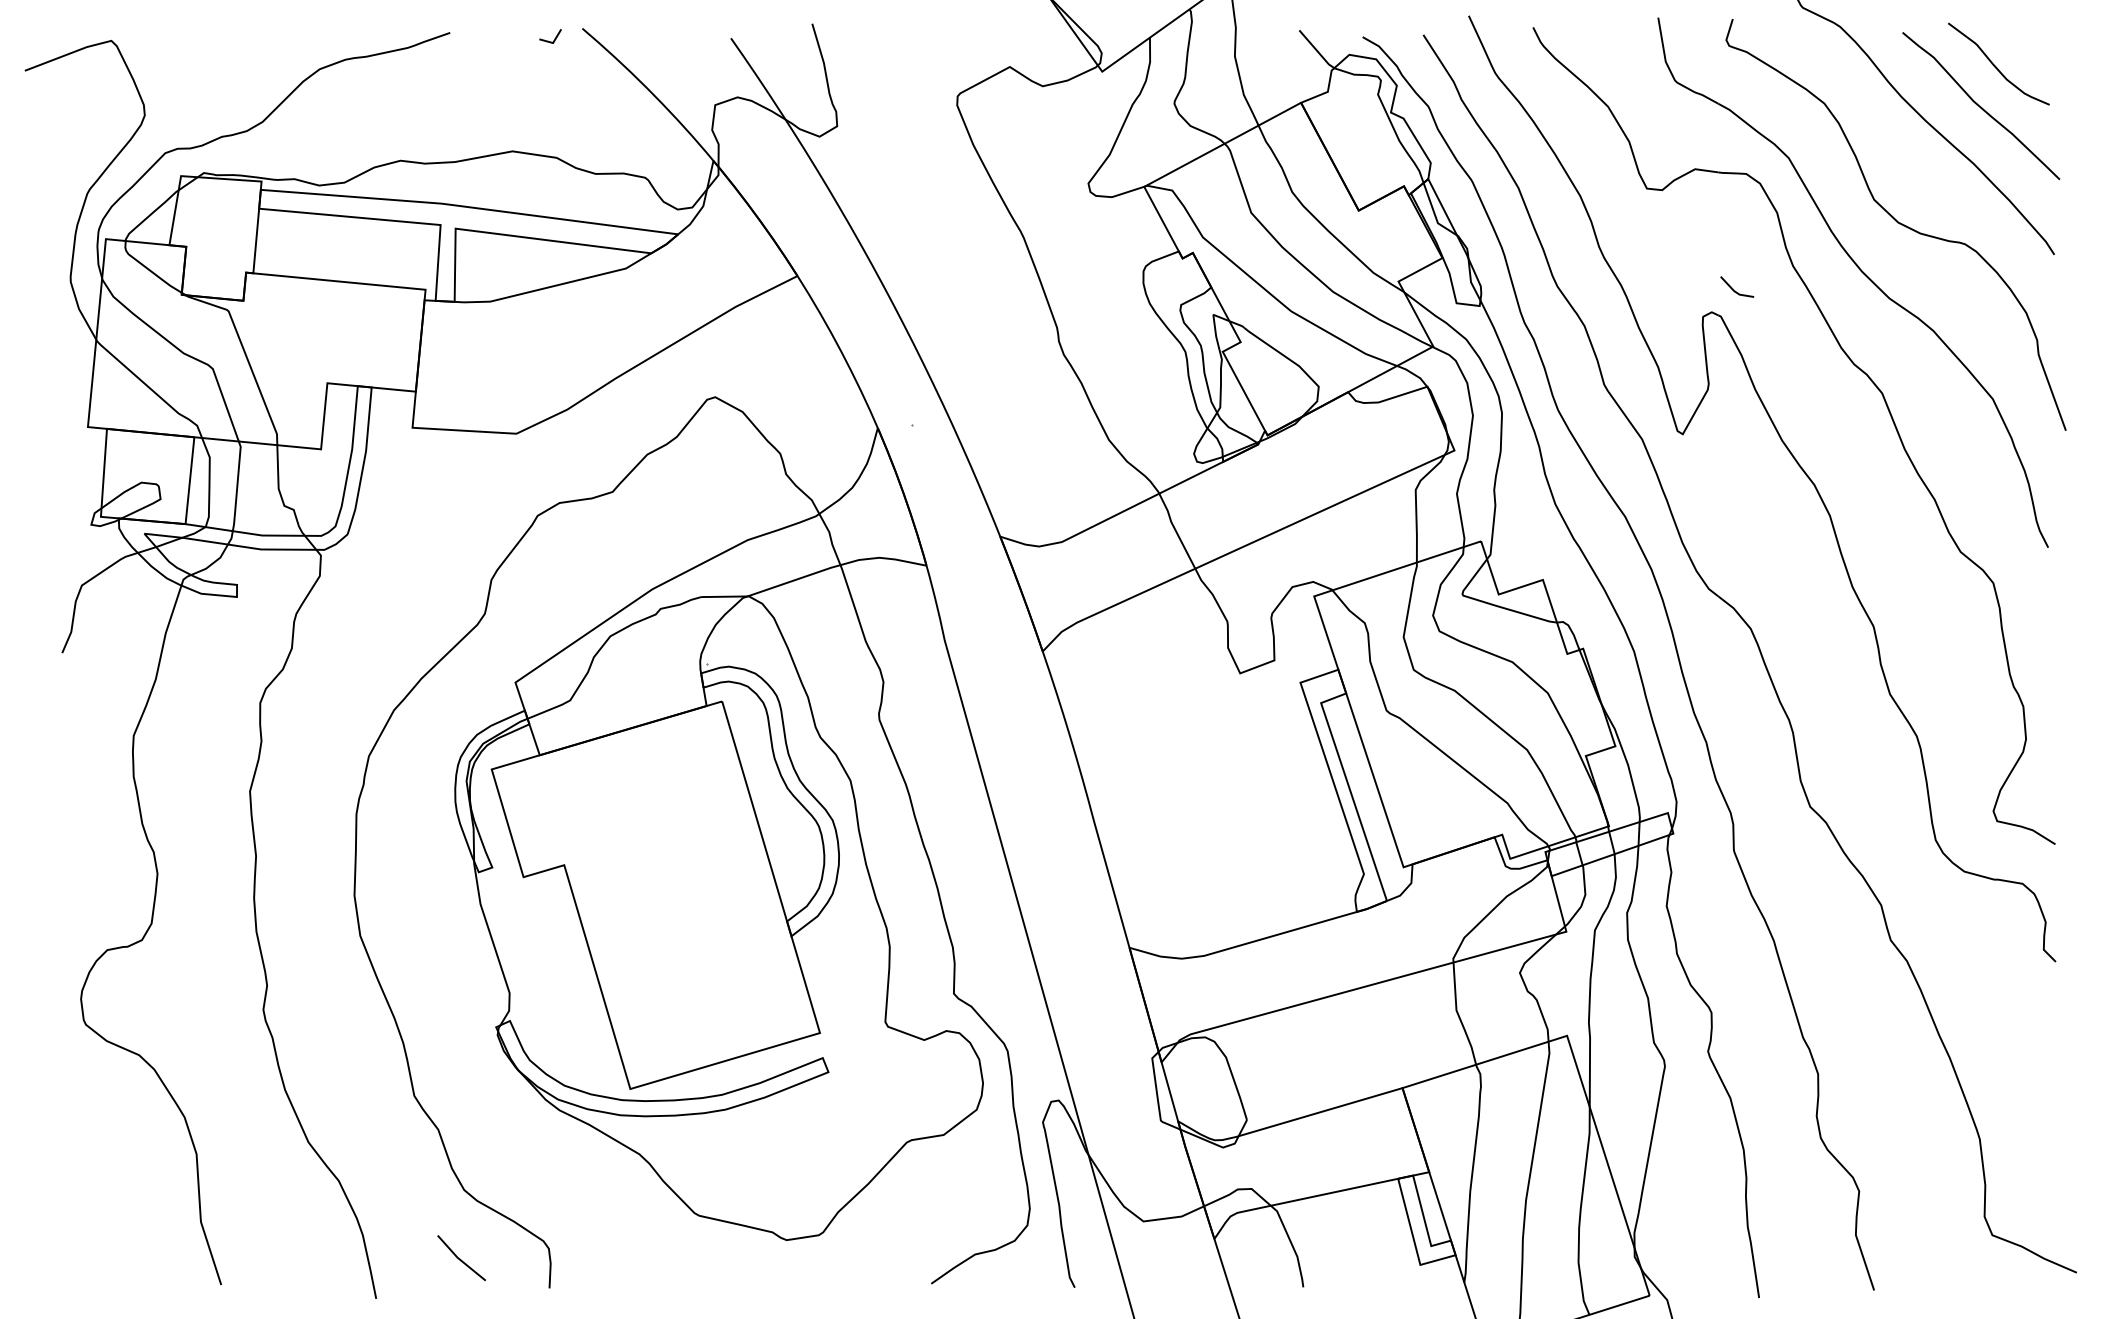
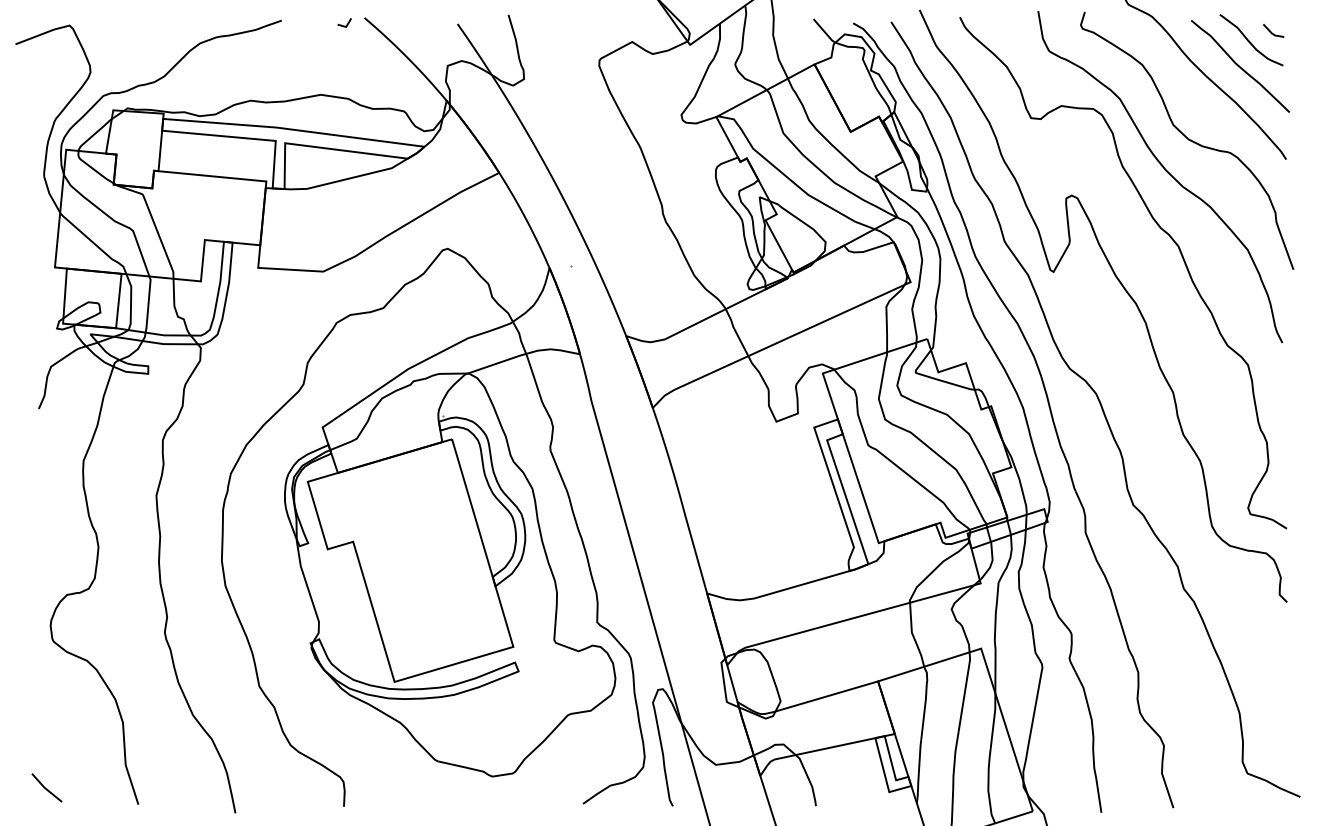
line: (1733, 288) -> (1271, 31), moved
line: (459, 1257) -> (45, 787), moved

